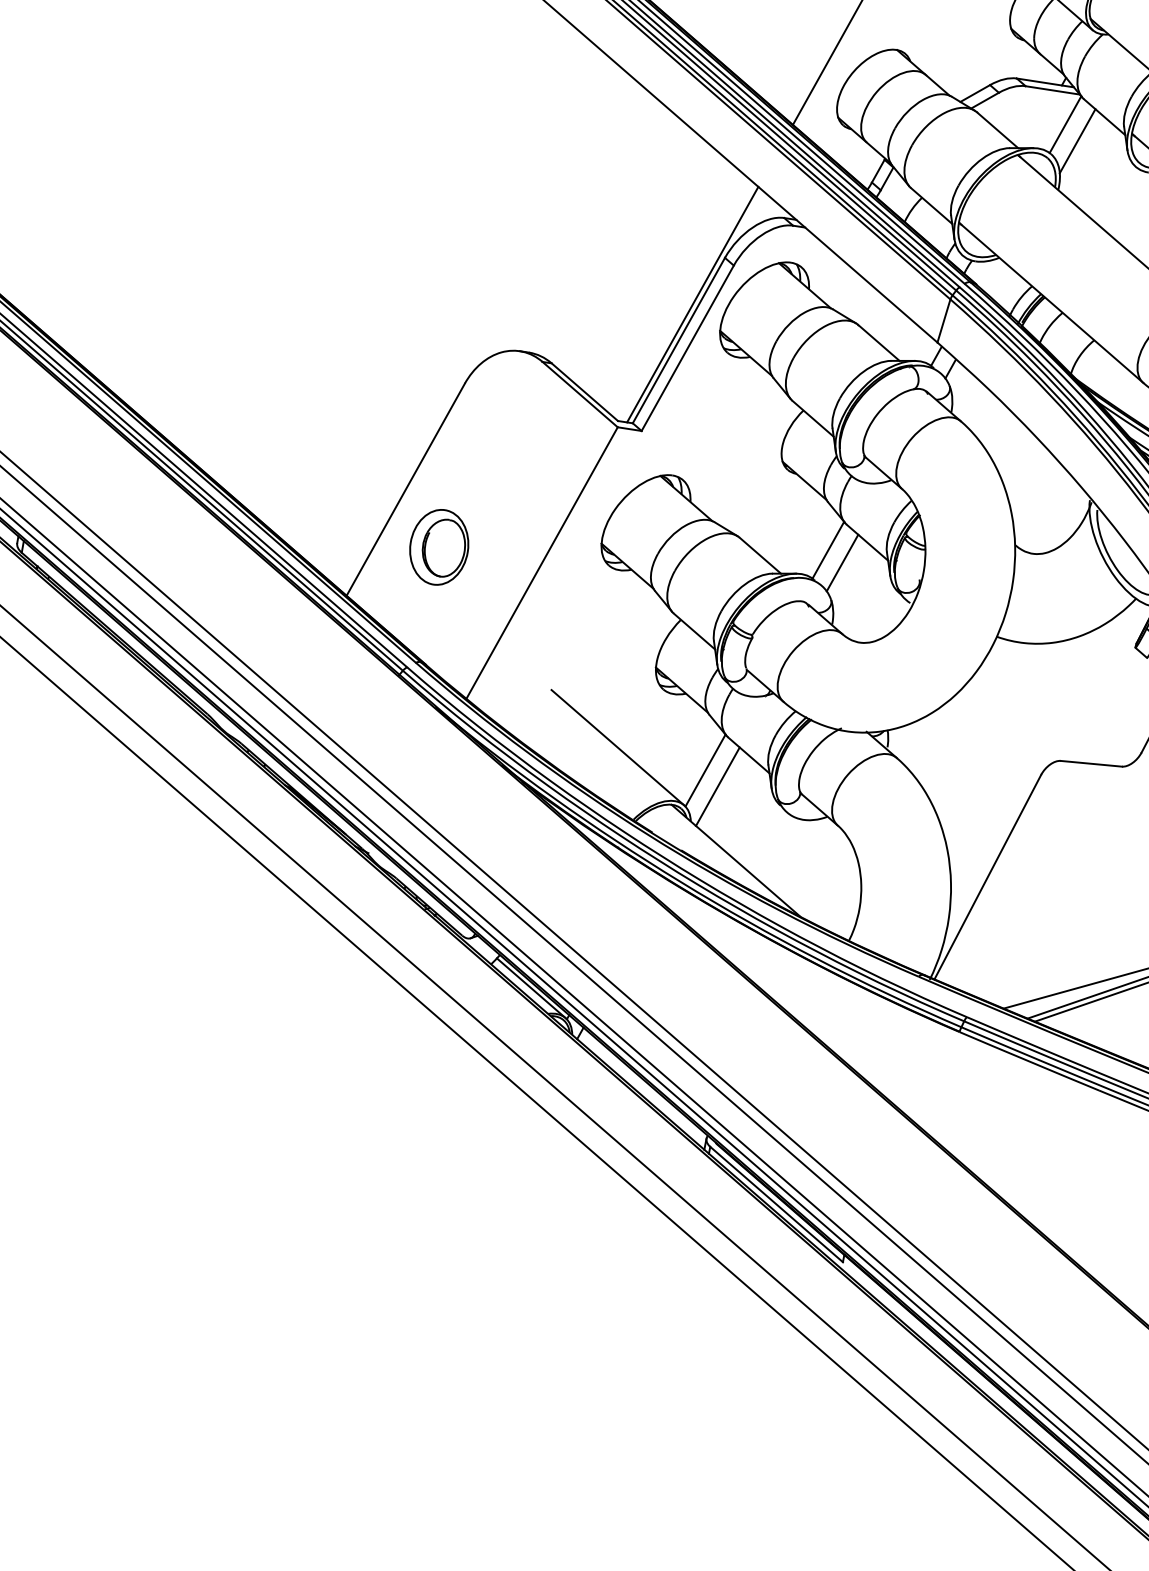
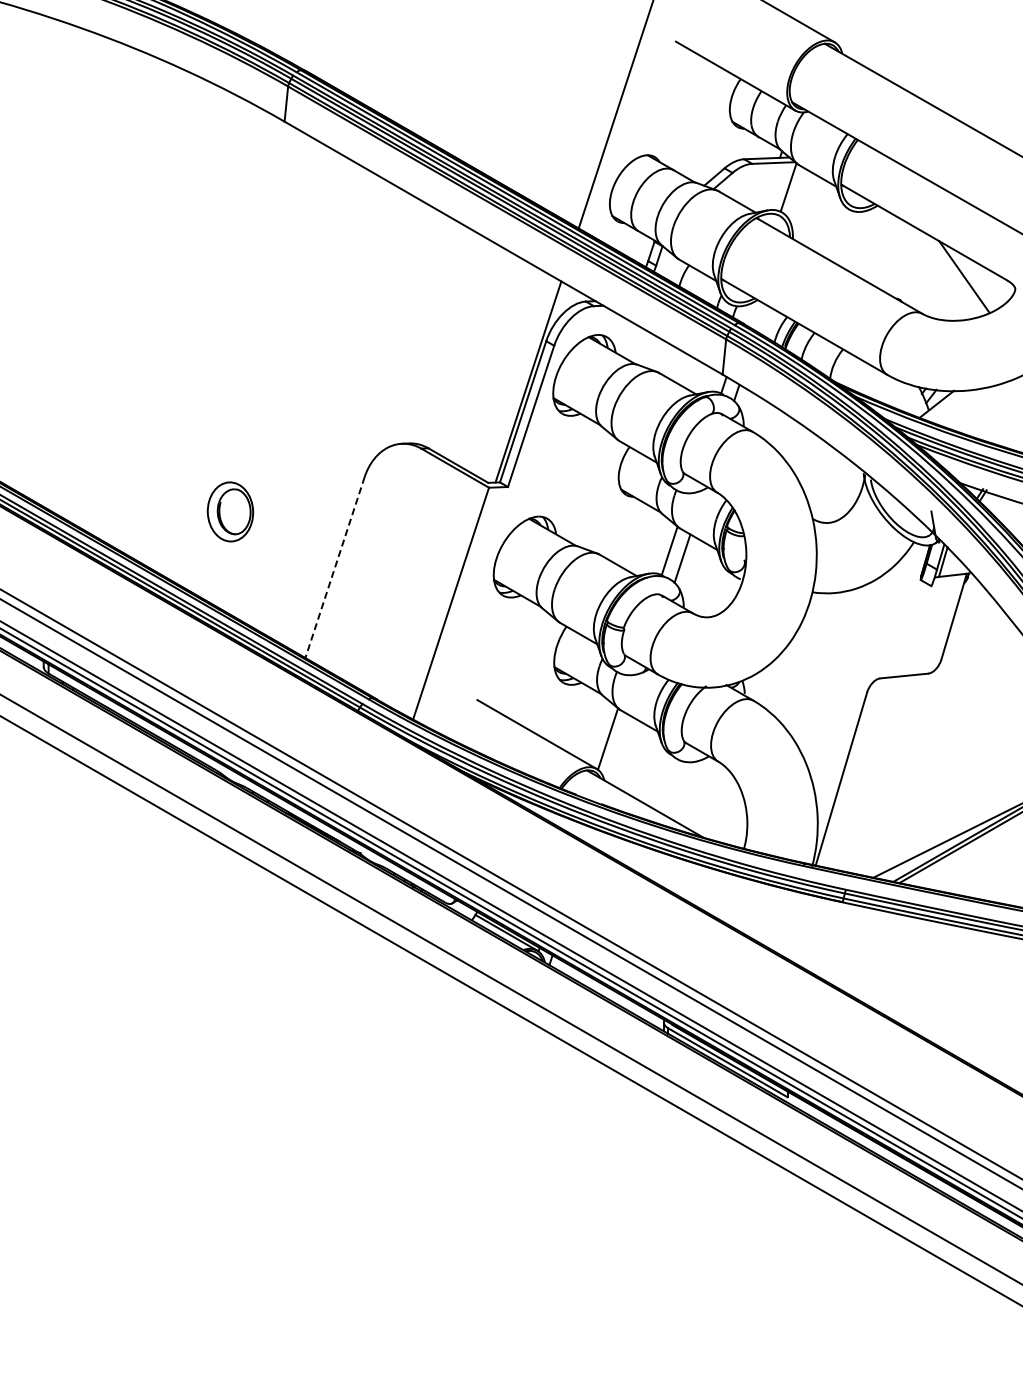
line: (1077, 141) -> (800, 198), removed
line: (404, 490) -> (334, 568), solid -> dashed
part: (439, 546) -> (230, 511), moved
line: (717, 786) -> (619, 749), removed

